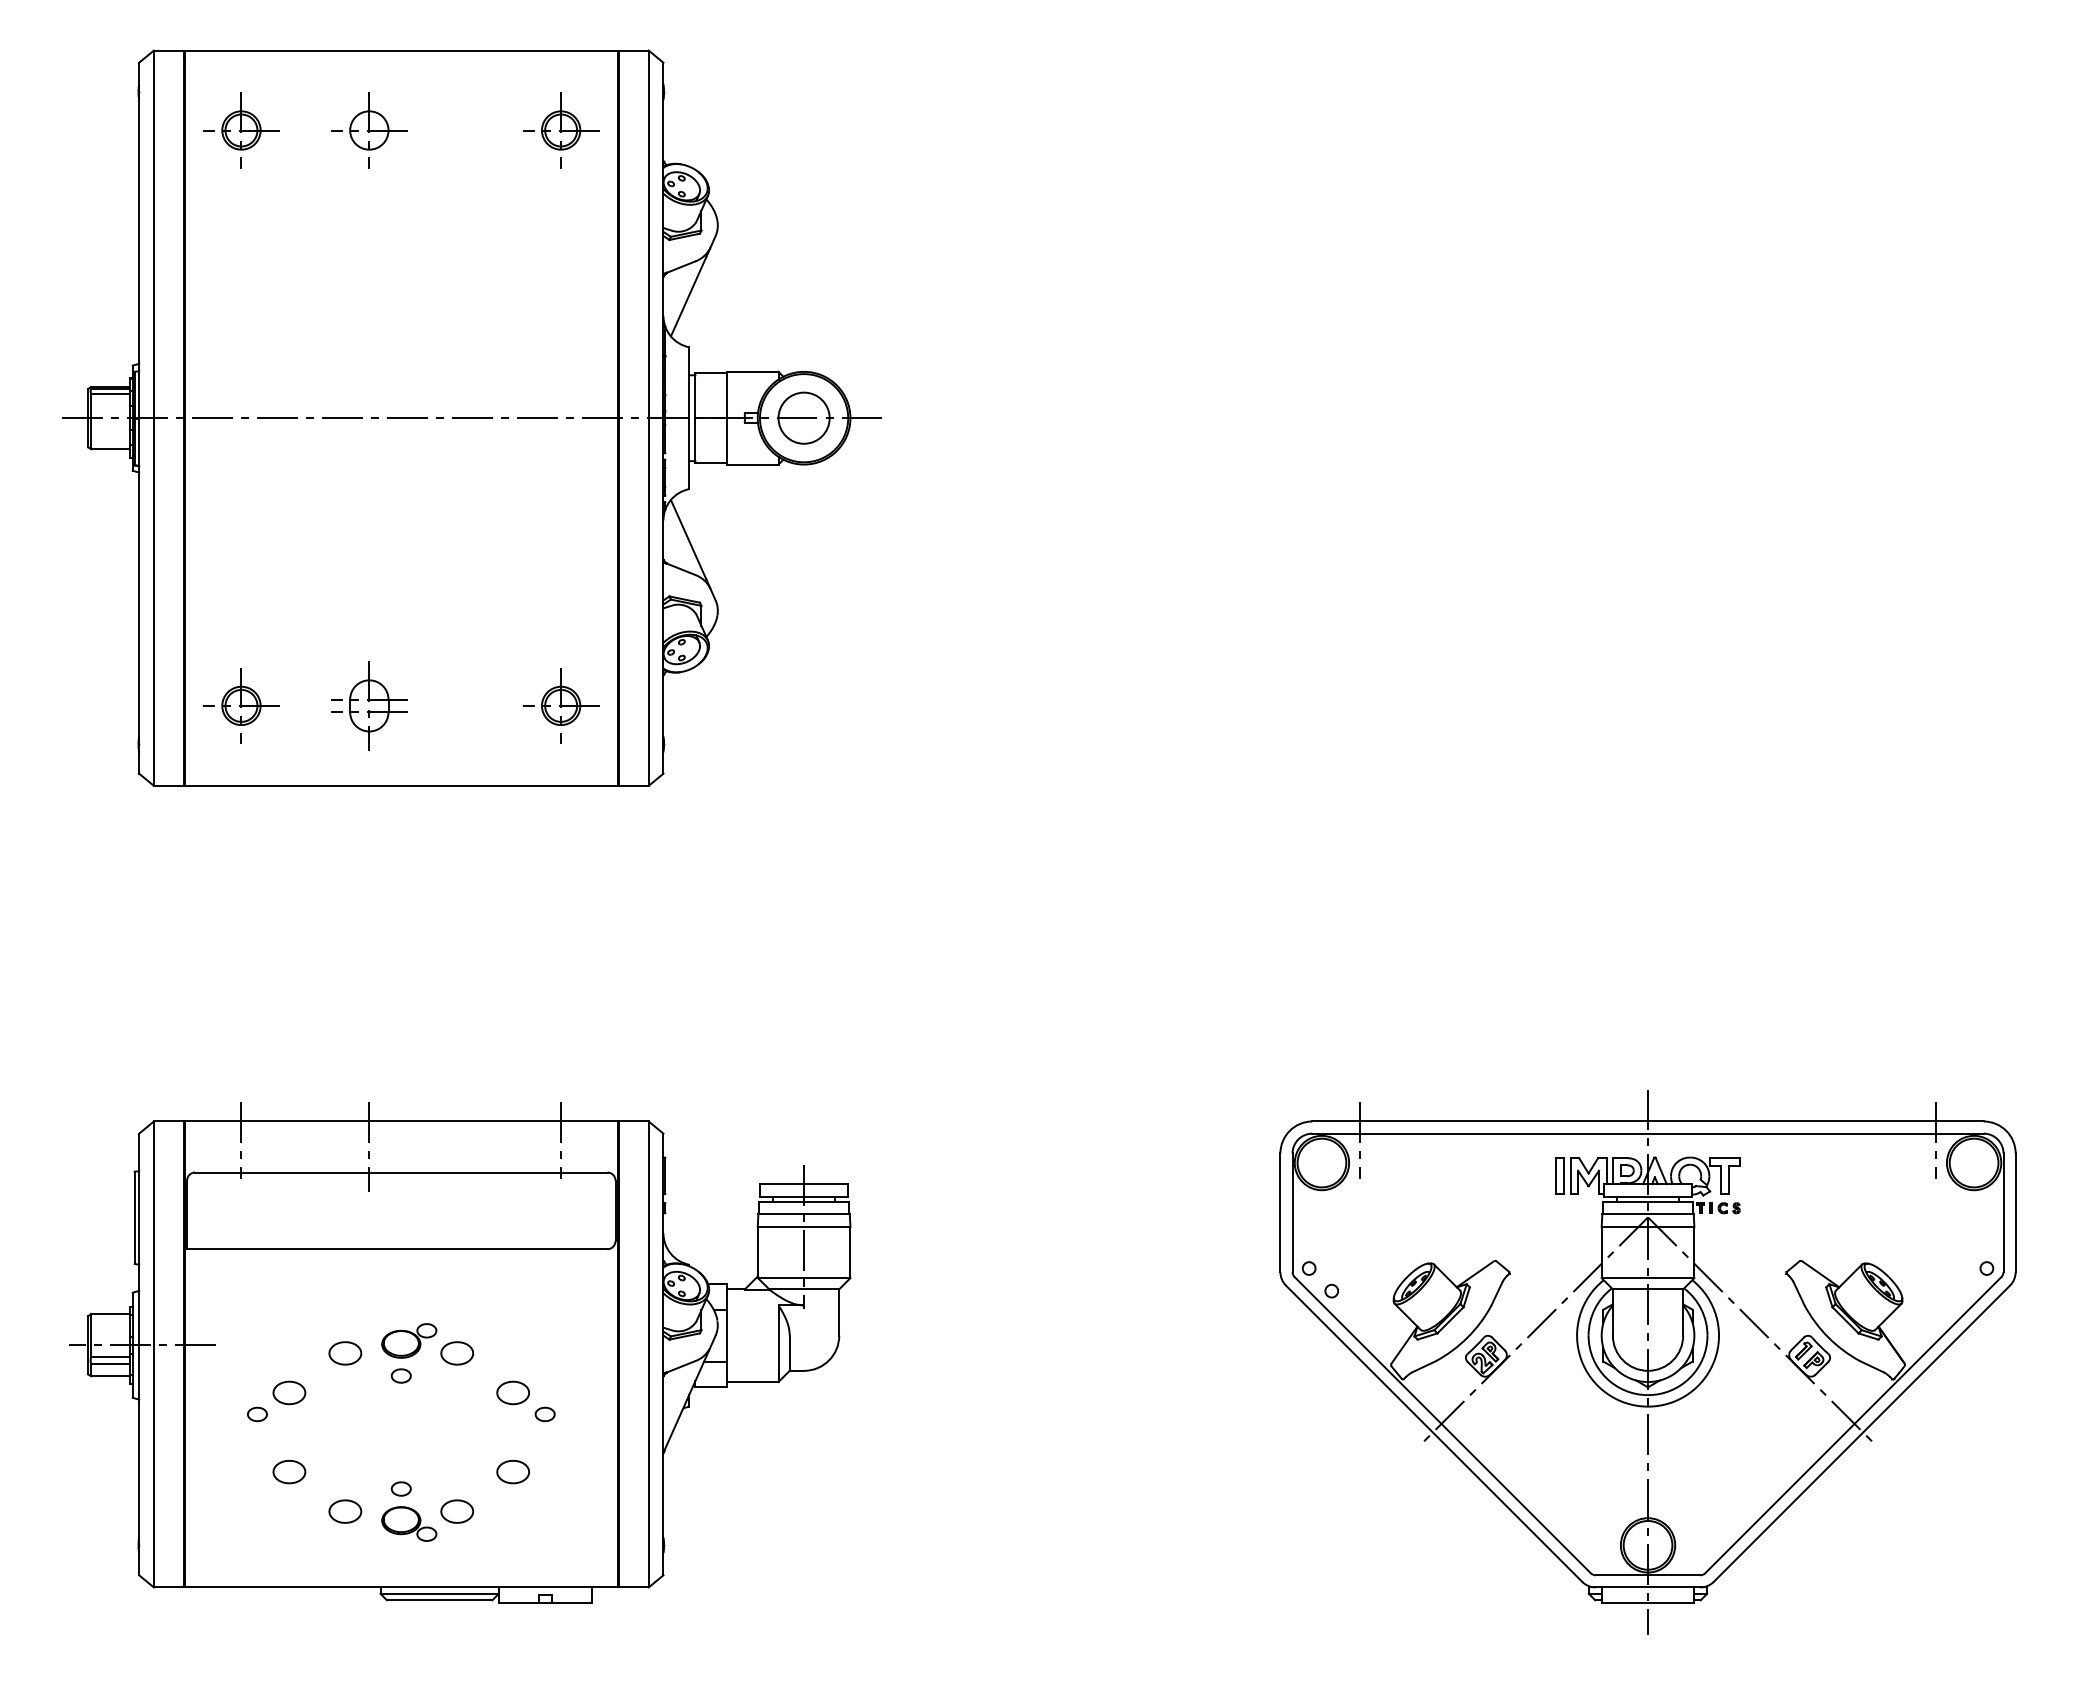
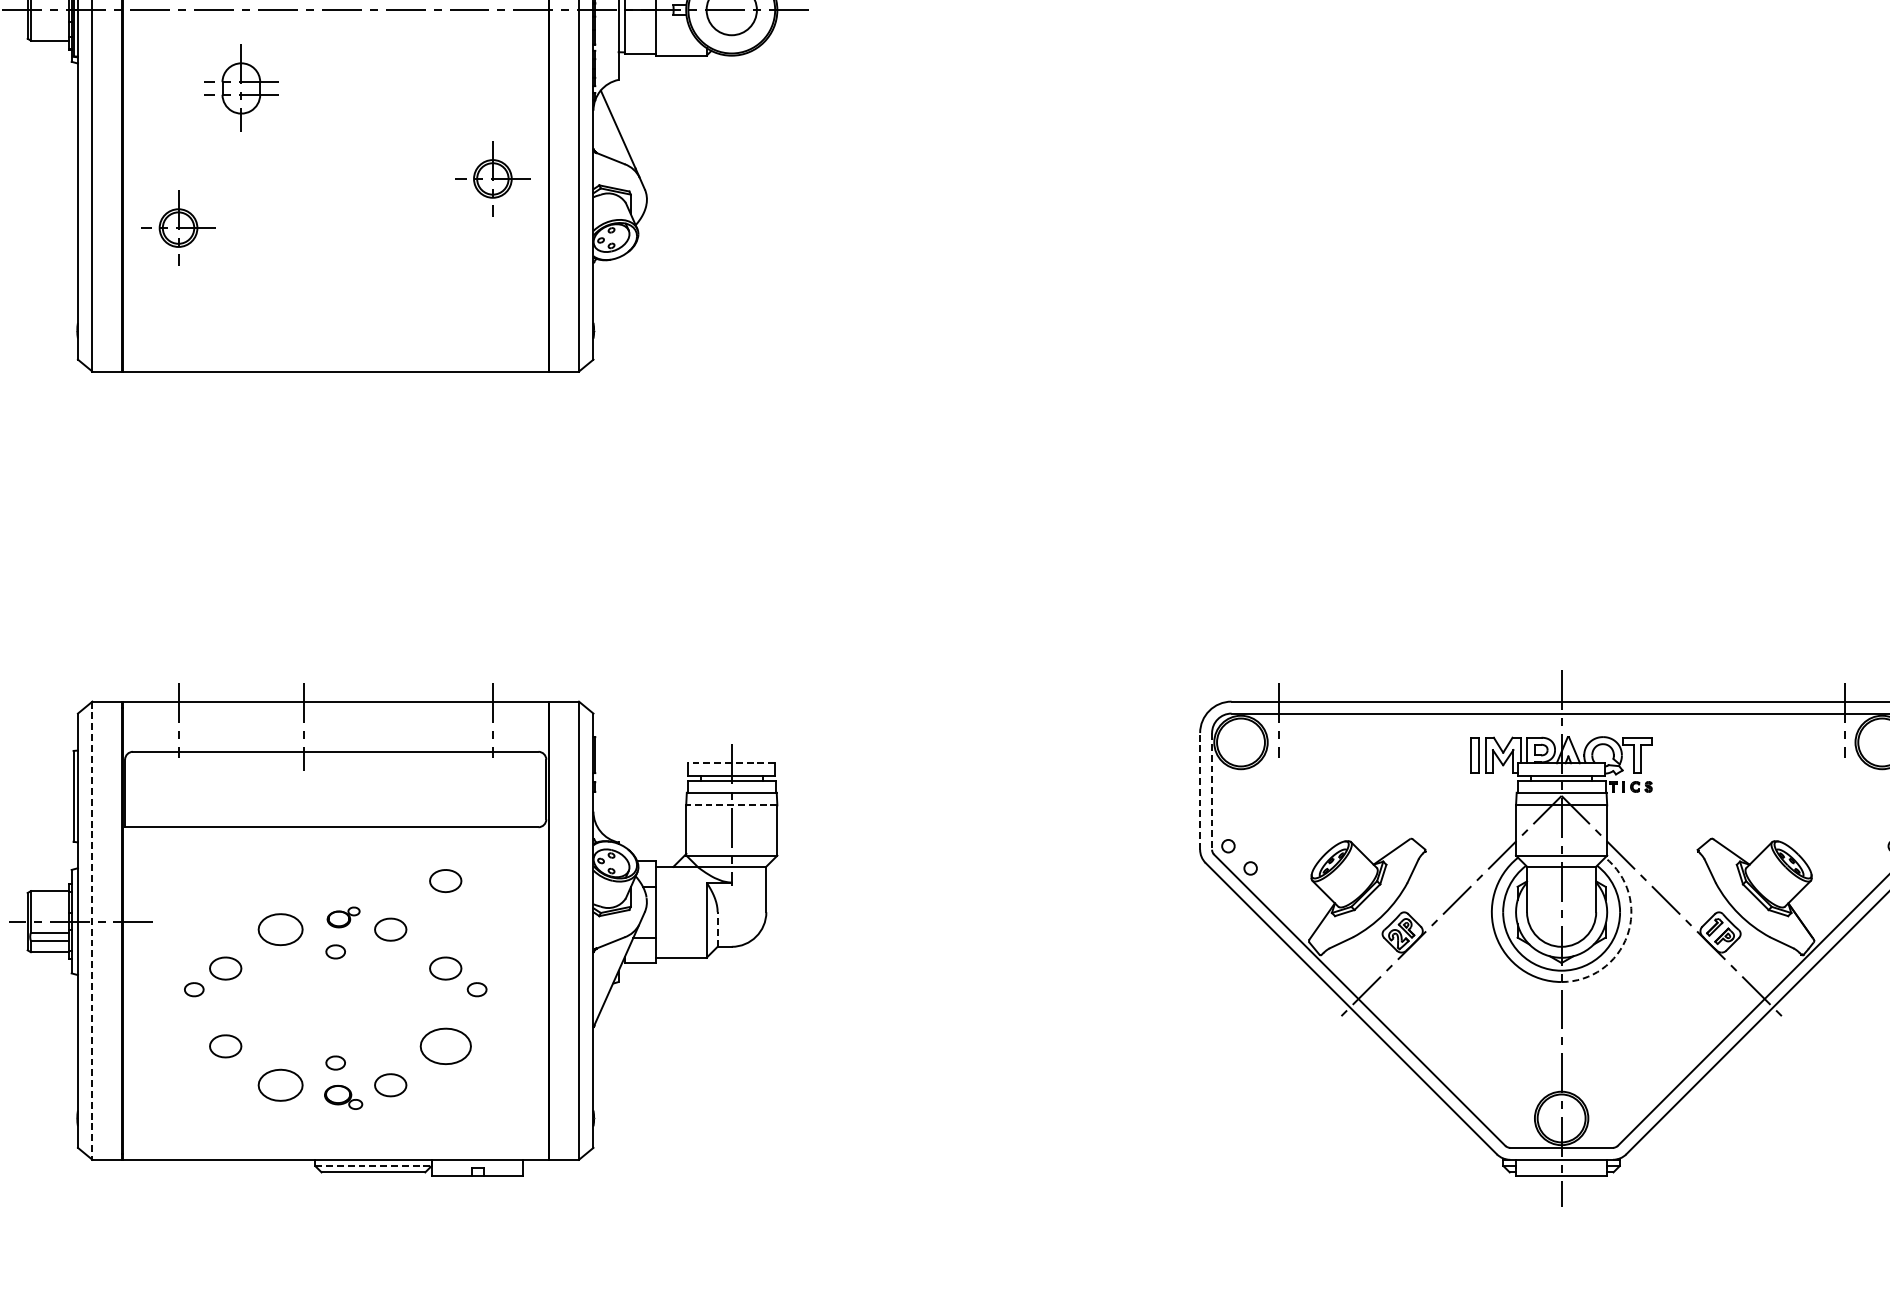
part: (241, 705) -> (178, 227), moved
part: (369, 705) -> (241, 88), moved
part: (561, 705) -> (493, 178), moved
line: (803, 1184) -> (731, 763), solid -> dashed
line: (1280, 1212) -> (1200, 791), solid -> dashed
line: (1292, 1213) -> (1212, 792), solid -> dashed
line: (803, 1226) -> (731, 804), solid -> dashed
part: (512, 1303) -> (445, 880), added
part: (409, 1340) -> (343, 916), size x0.6
part: (345, 1353) -> (280, 929), size x1.4
line: (789, 1353) -> (717, 929), solid -> dashed
line: (153, 1354) -> (92, 930), solid -> dashed
arc: (1715, 1359) -> (1627, 935), solid -> dashed
part: (512, 1471) -> (445, 1045), size x1.6
part: (345, 1511) -> (280, 1085), size x1.4
part: (409, 1523) -> (343, 1096), size x0.7
line: (440, 1593) -> (374, 1165), solid -> dashed

